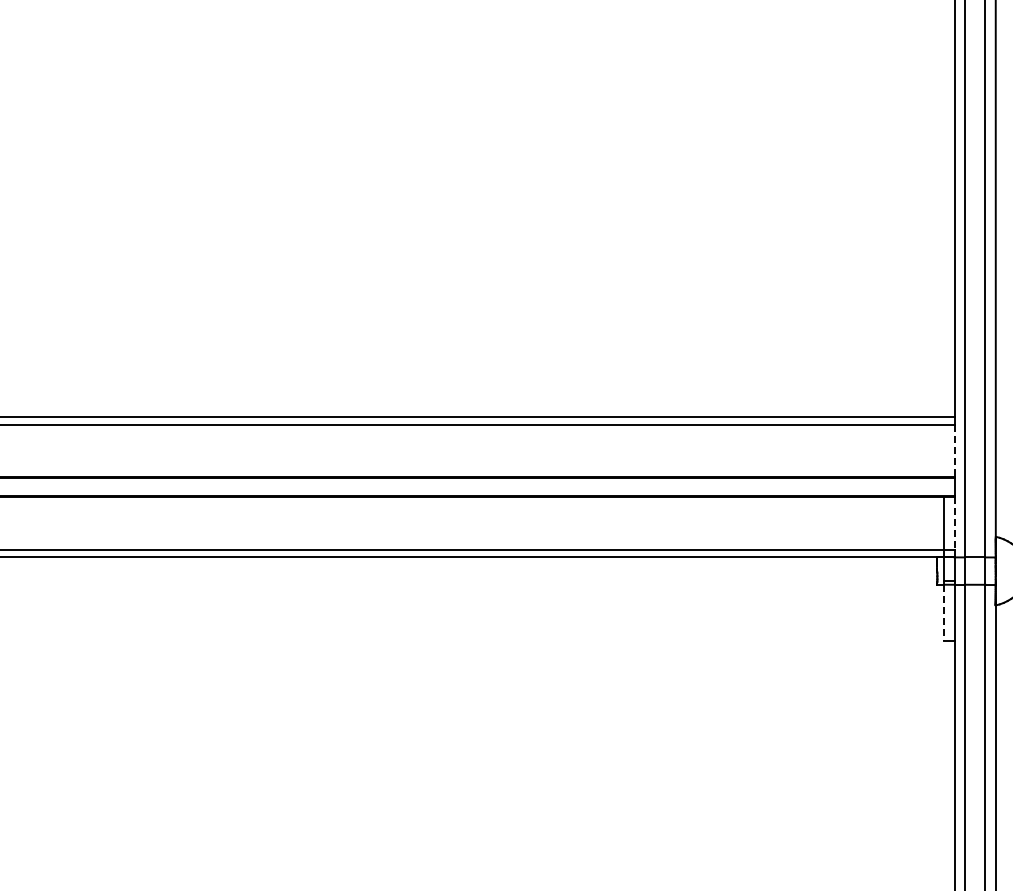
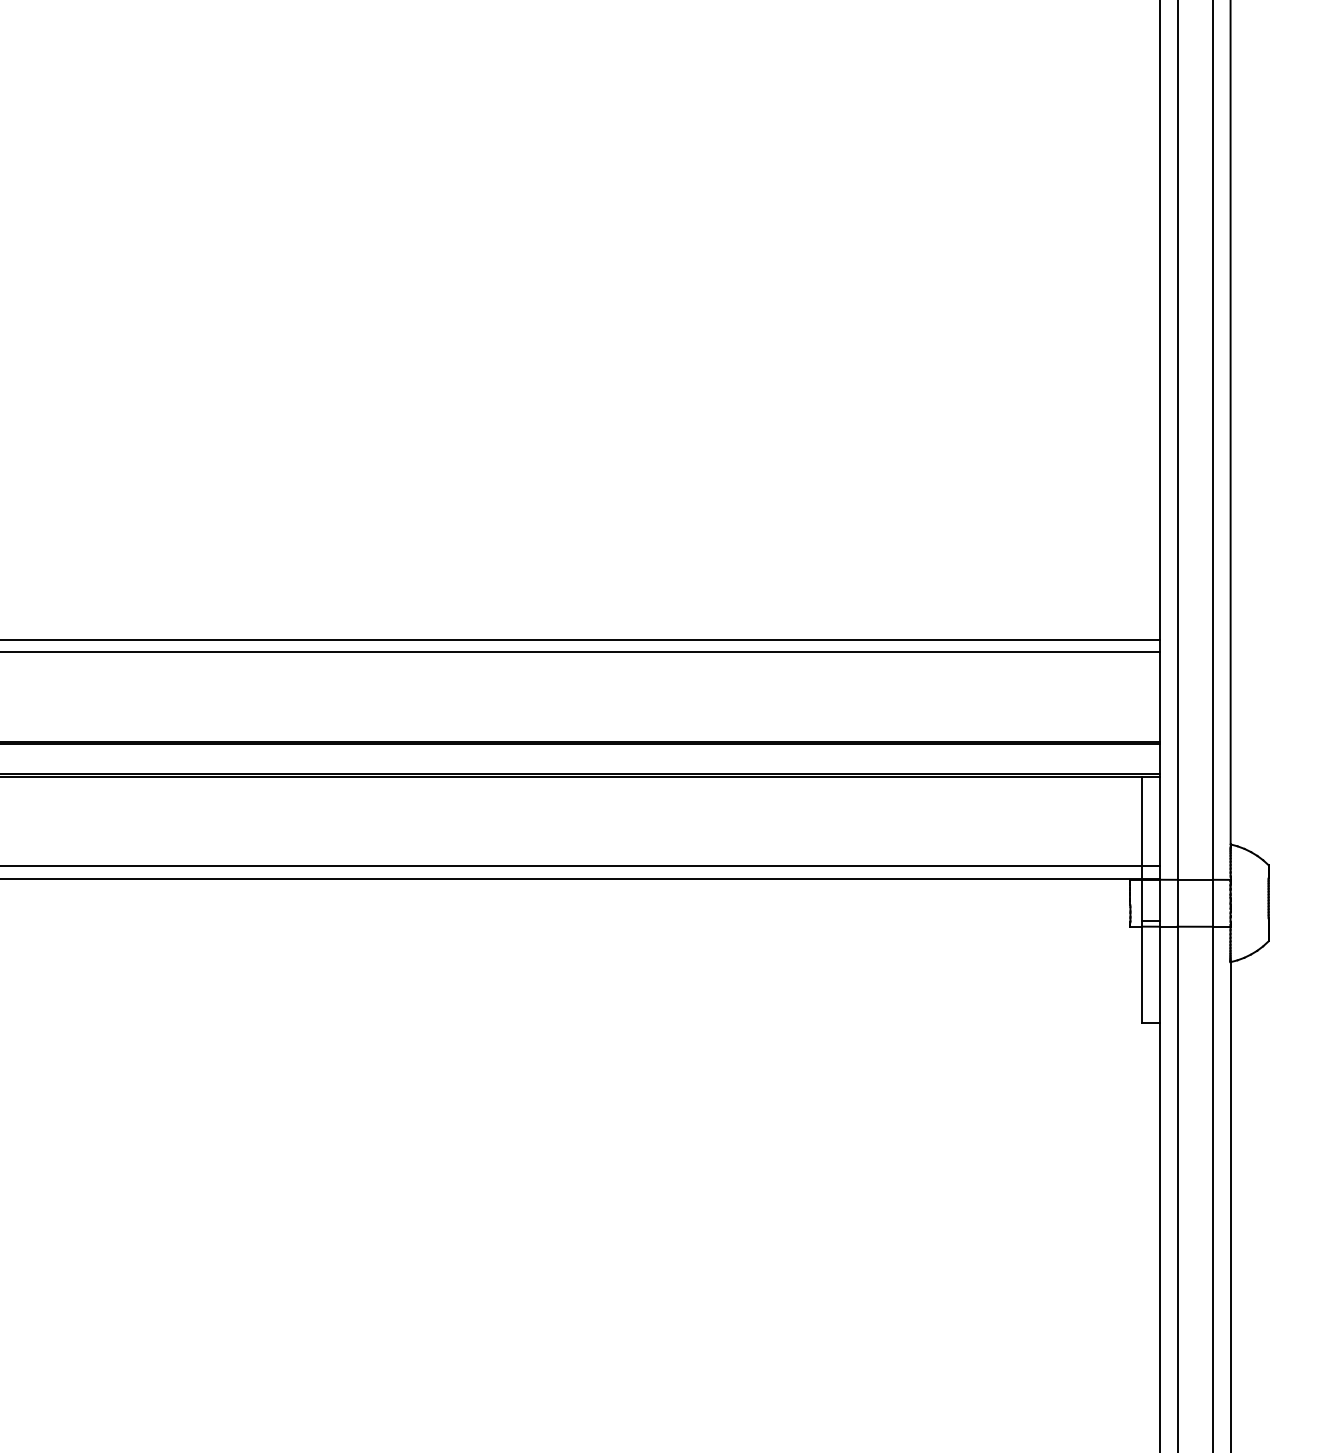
line: (954, 451) -> (1159, 698), dashed -> solid
line: (954, 523) -> (1159, 821), dashed -> solid
line: (944, 613) -> (1142, 975), dashed -> solid

